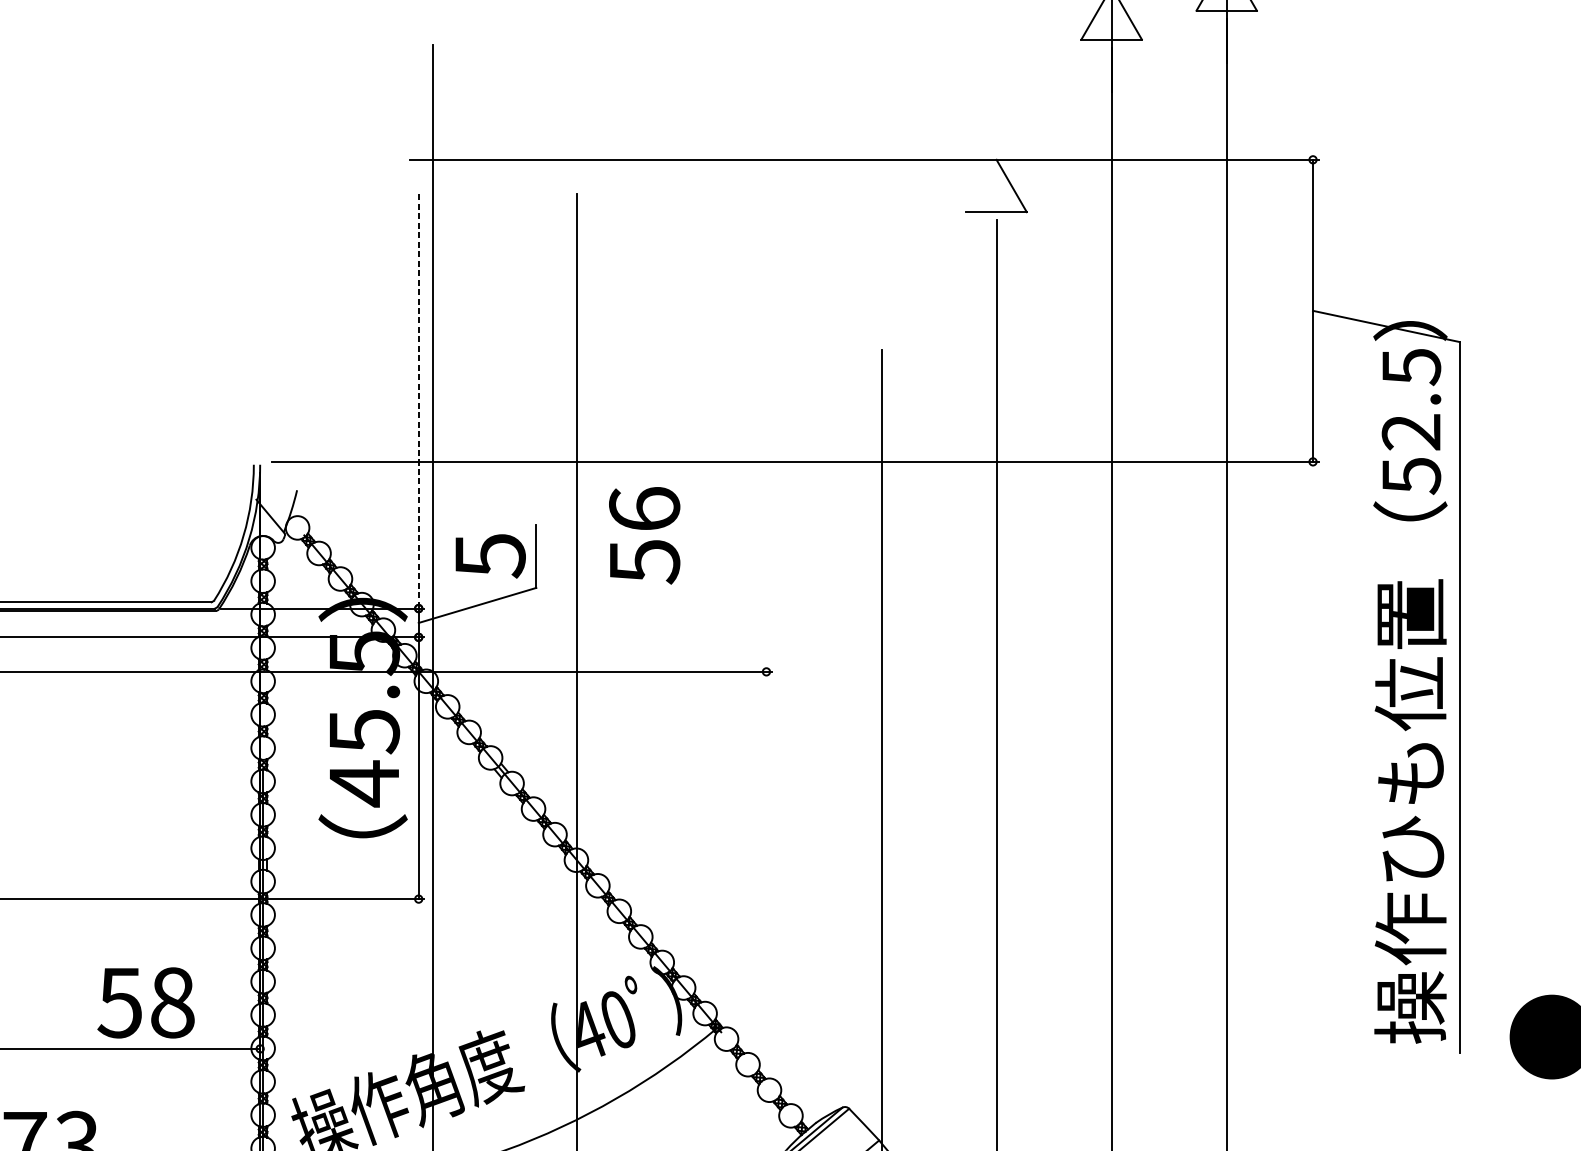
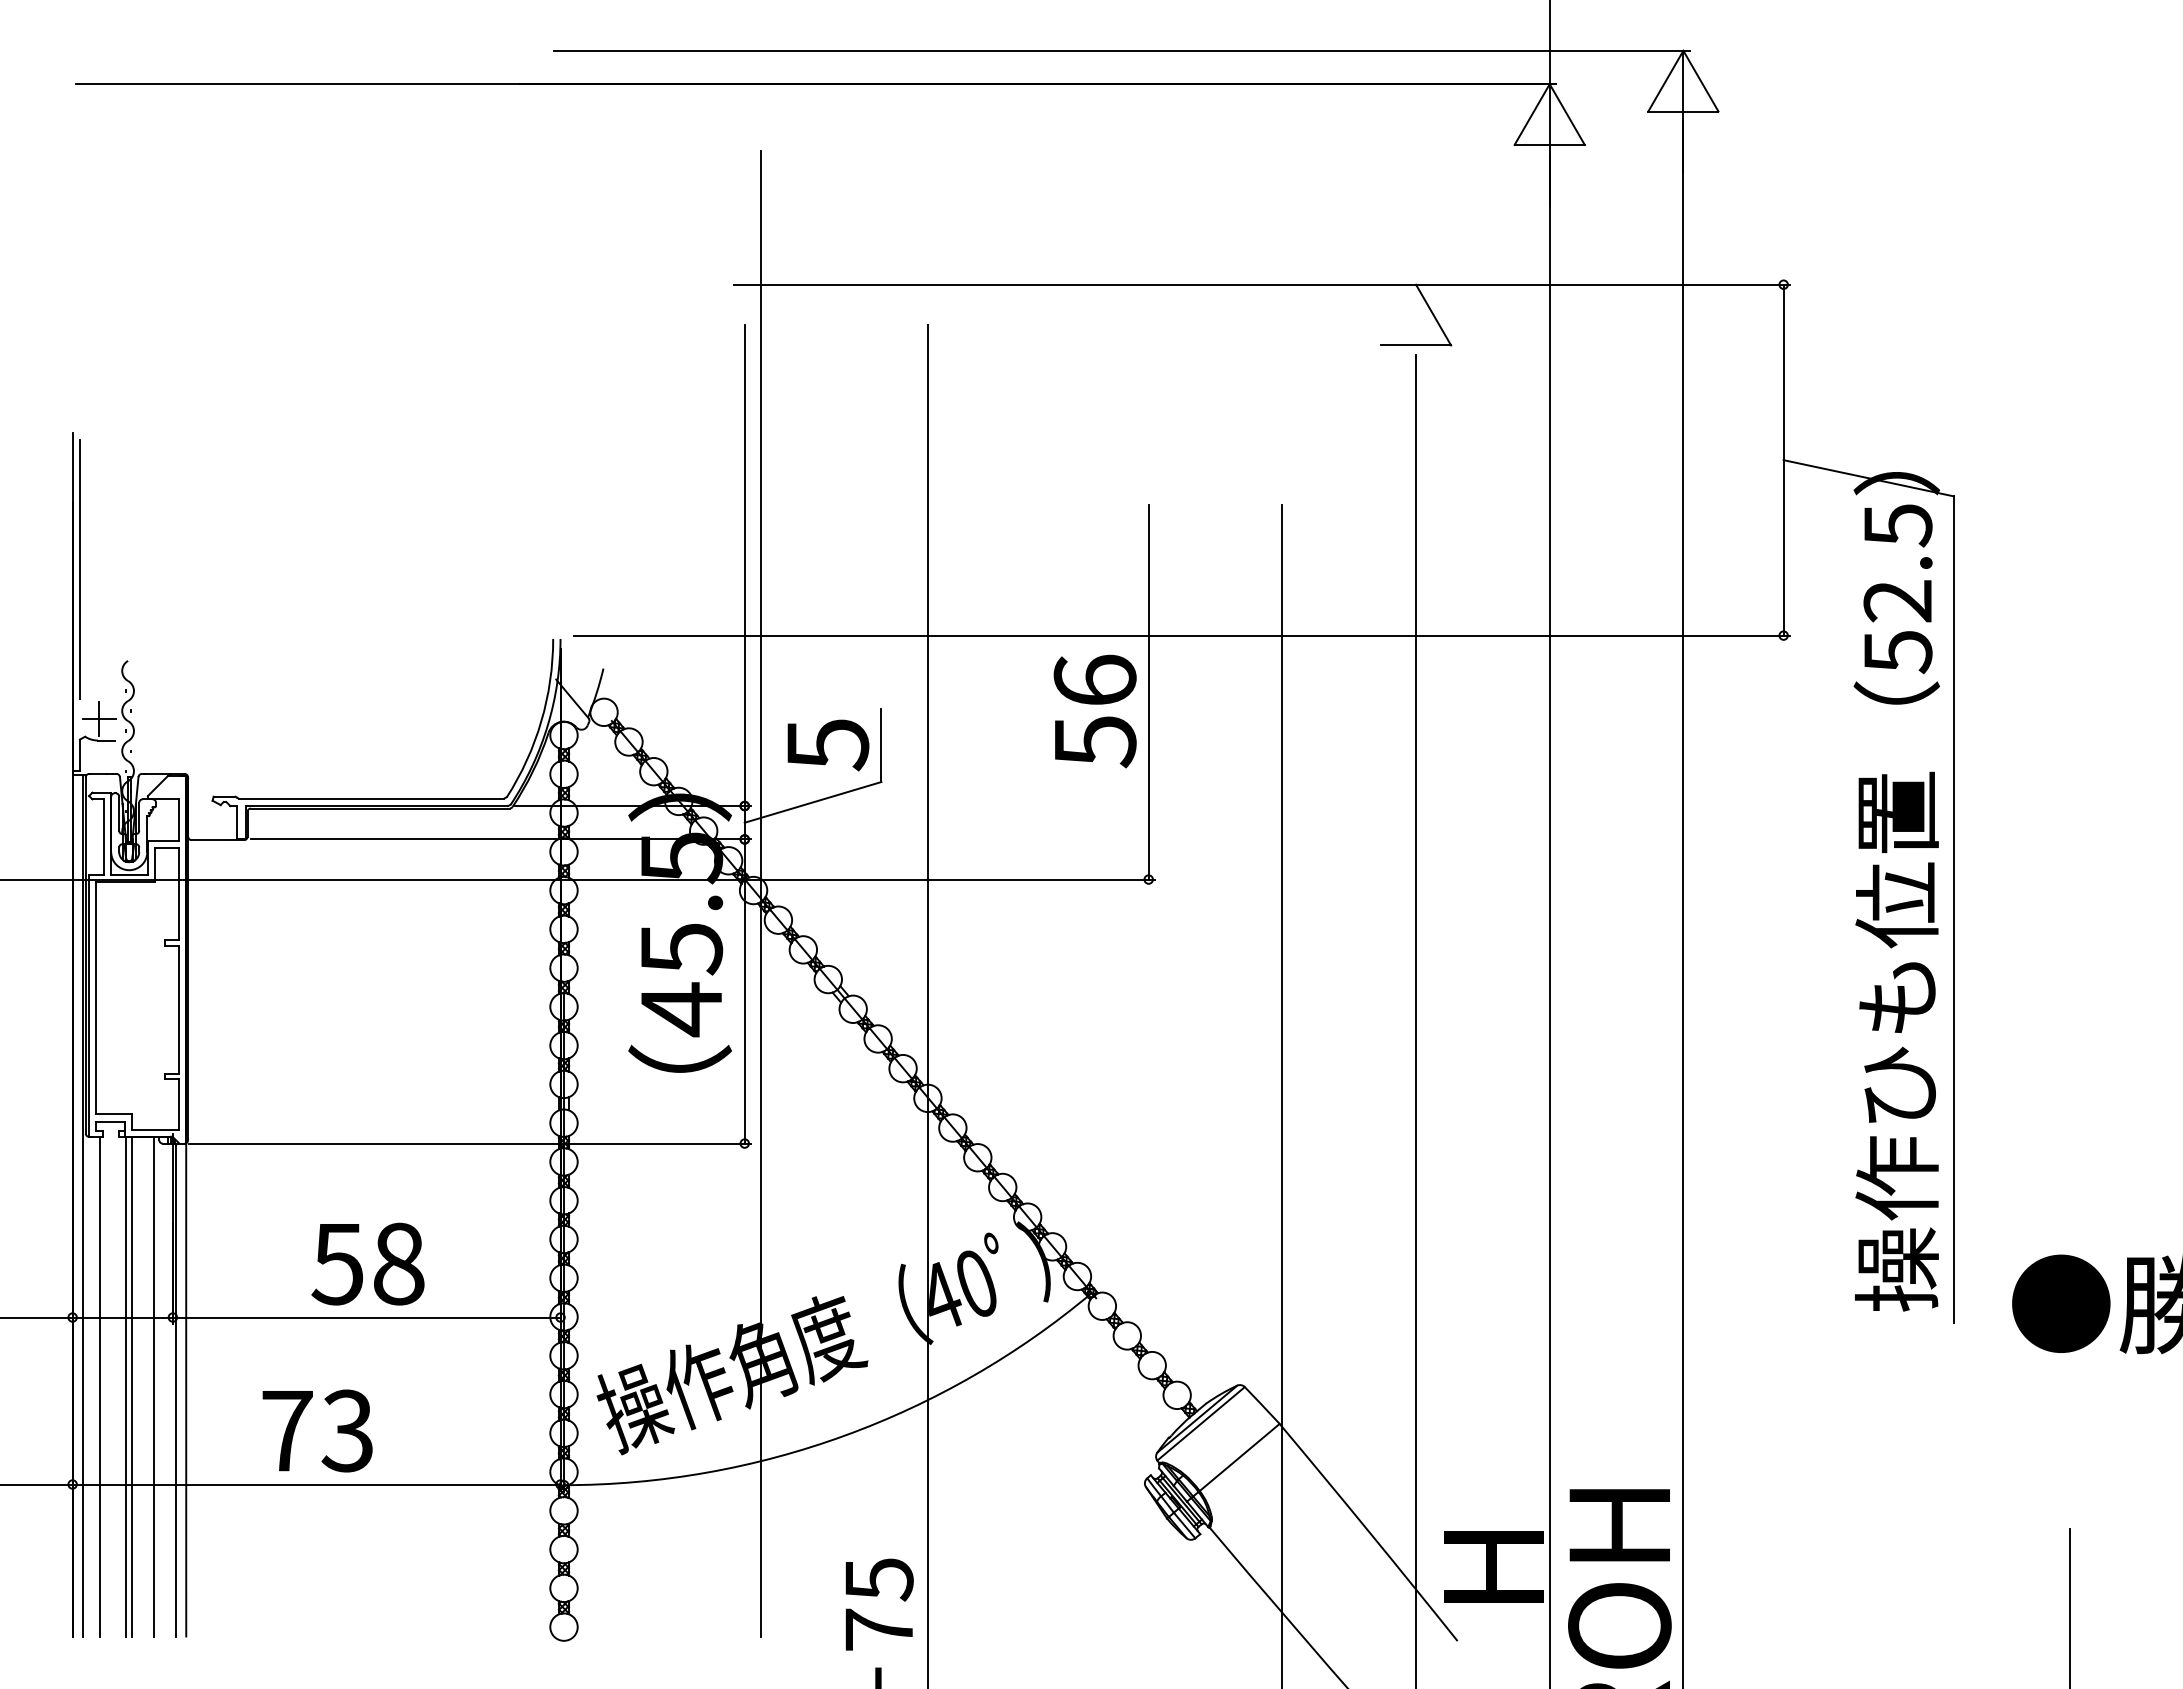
line: (418, 401) -> (744, 565), dashed -> solid
line: (766, 510) -> (1148, 692), added
text: (644, 535) -> (1094, 711), moved
text: (145, 1002) -> (367, 1263), moved

